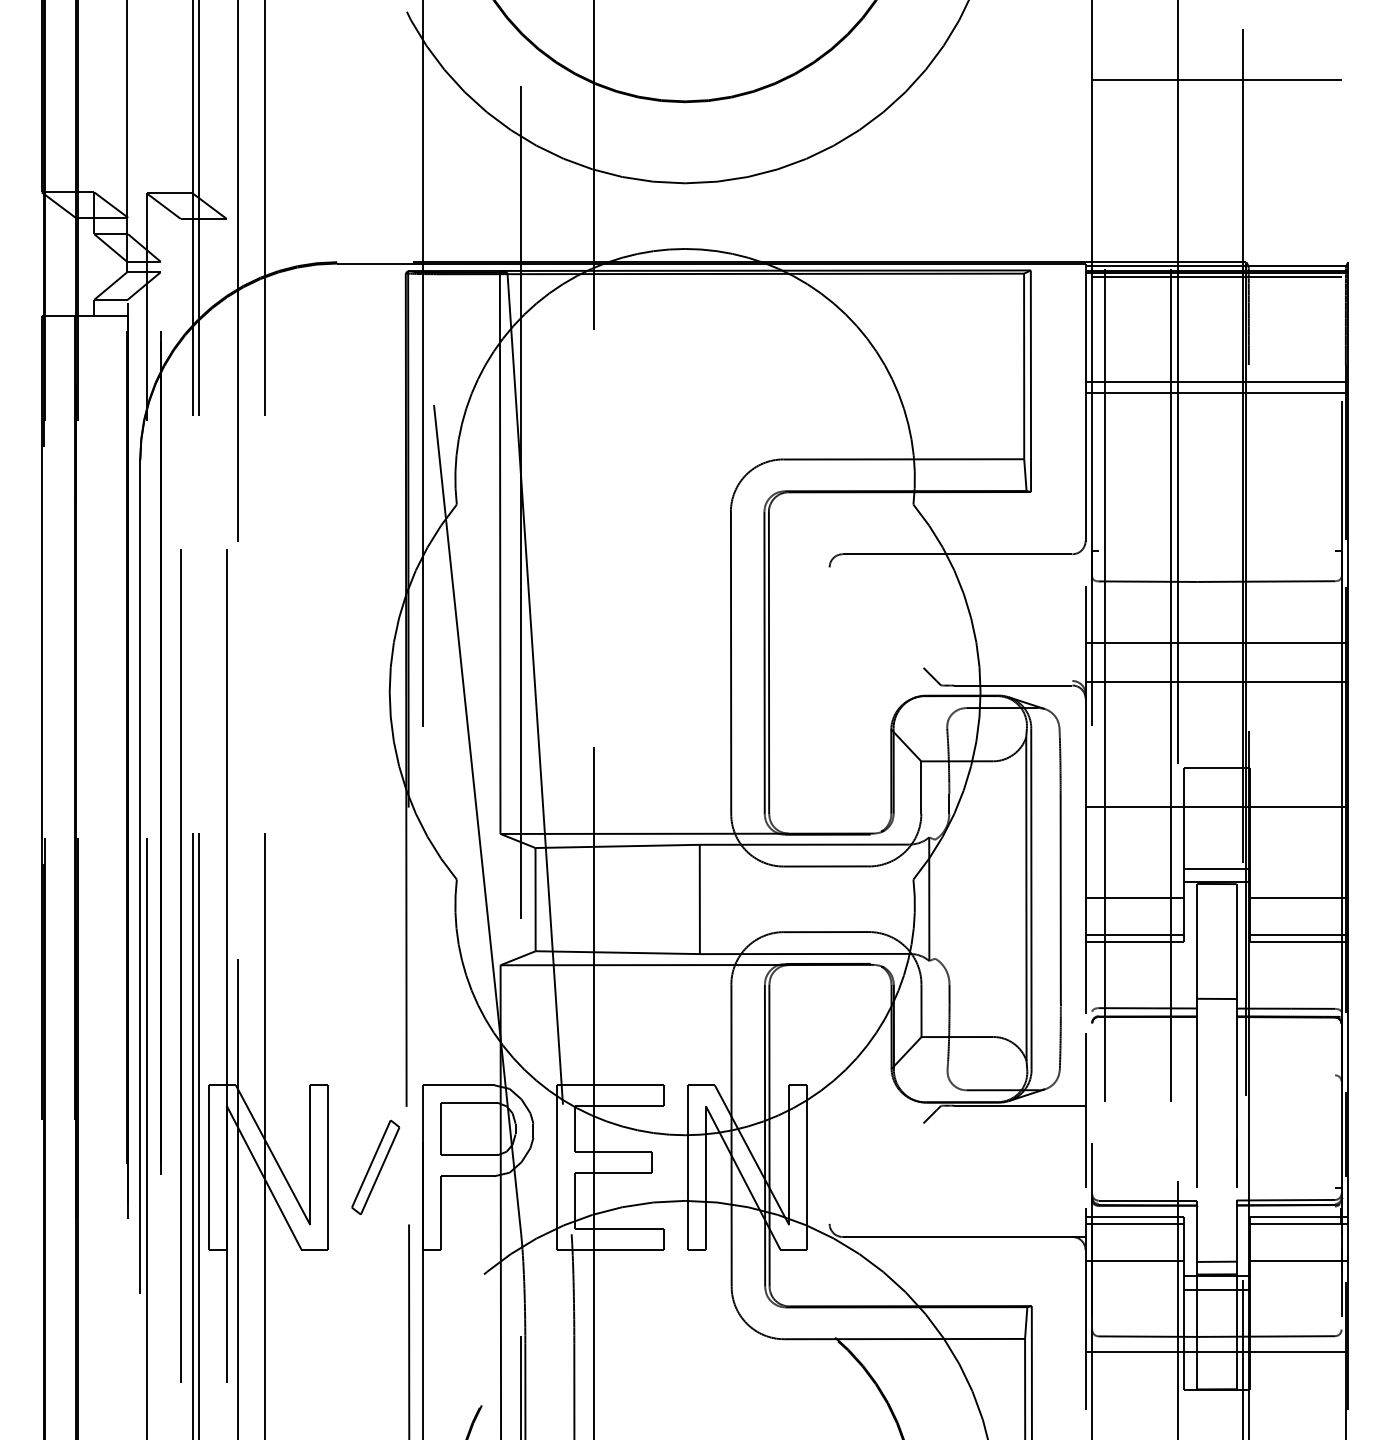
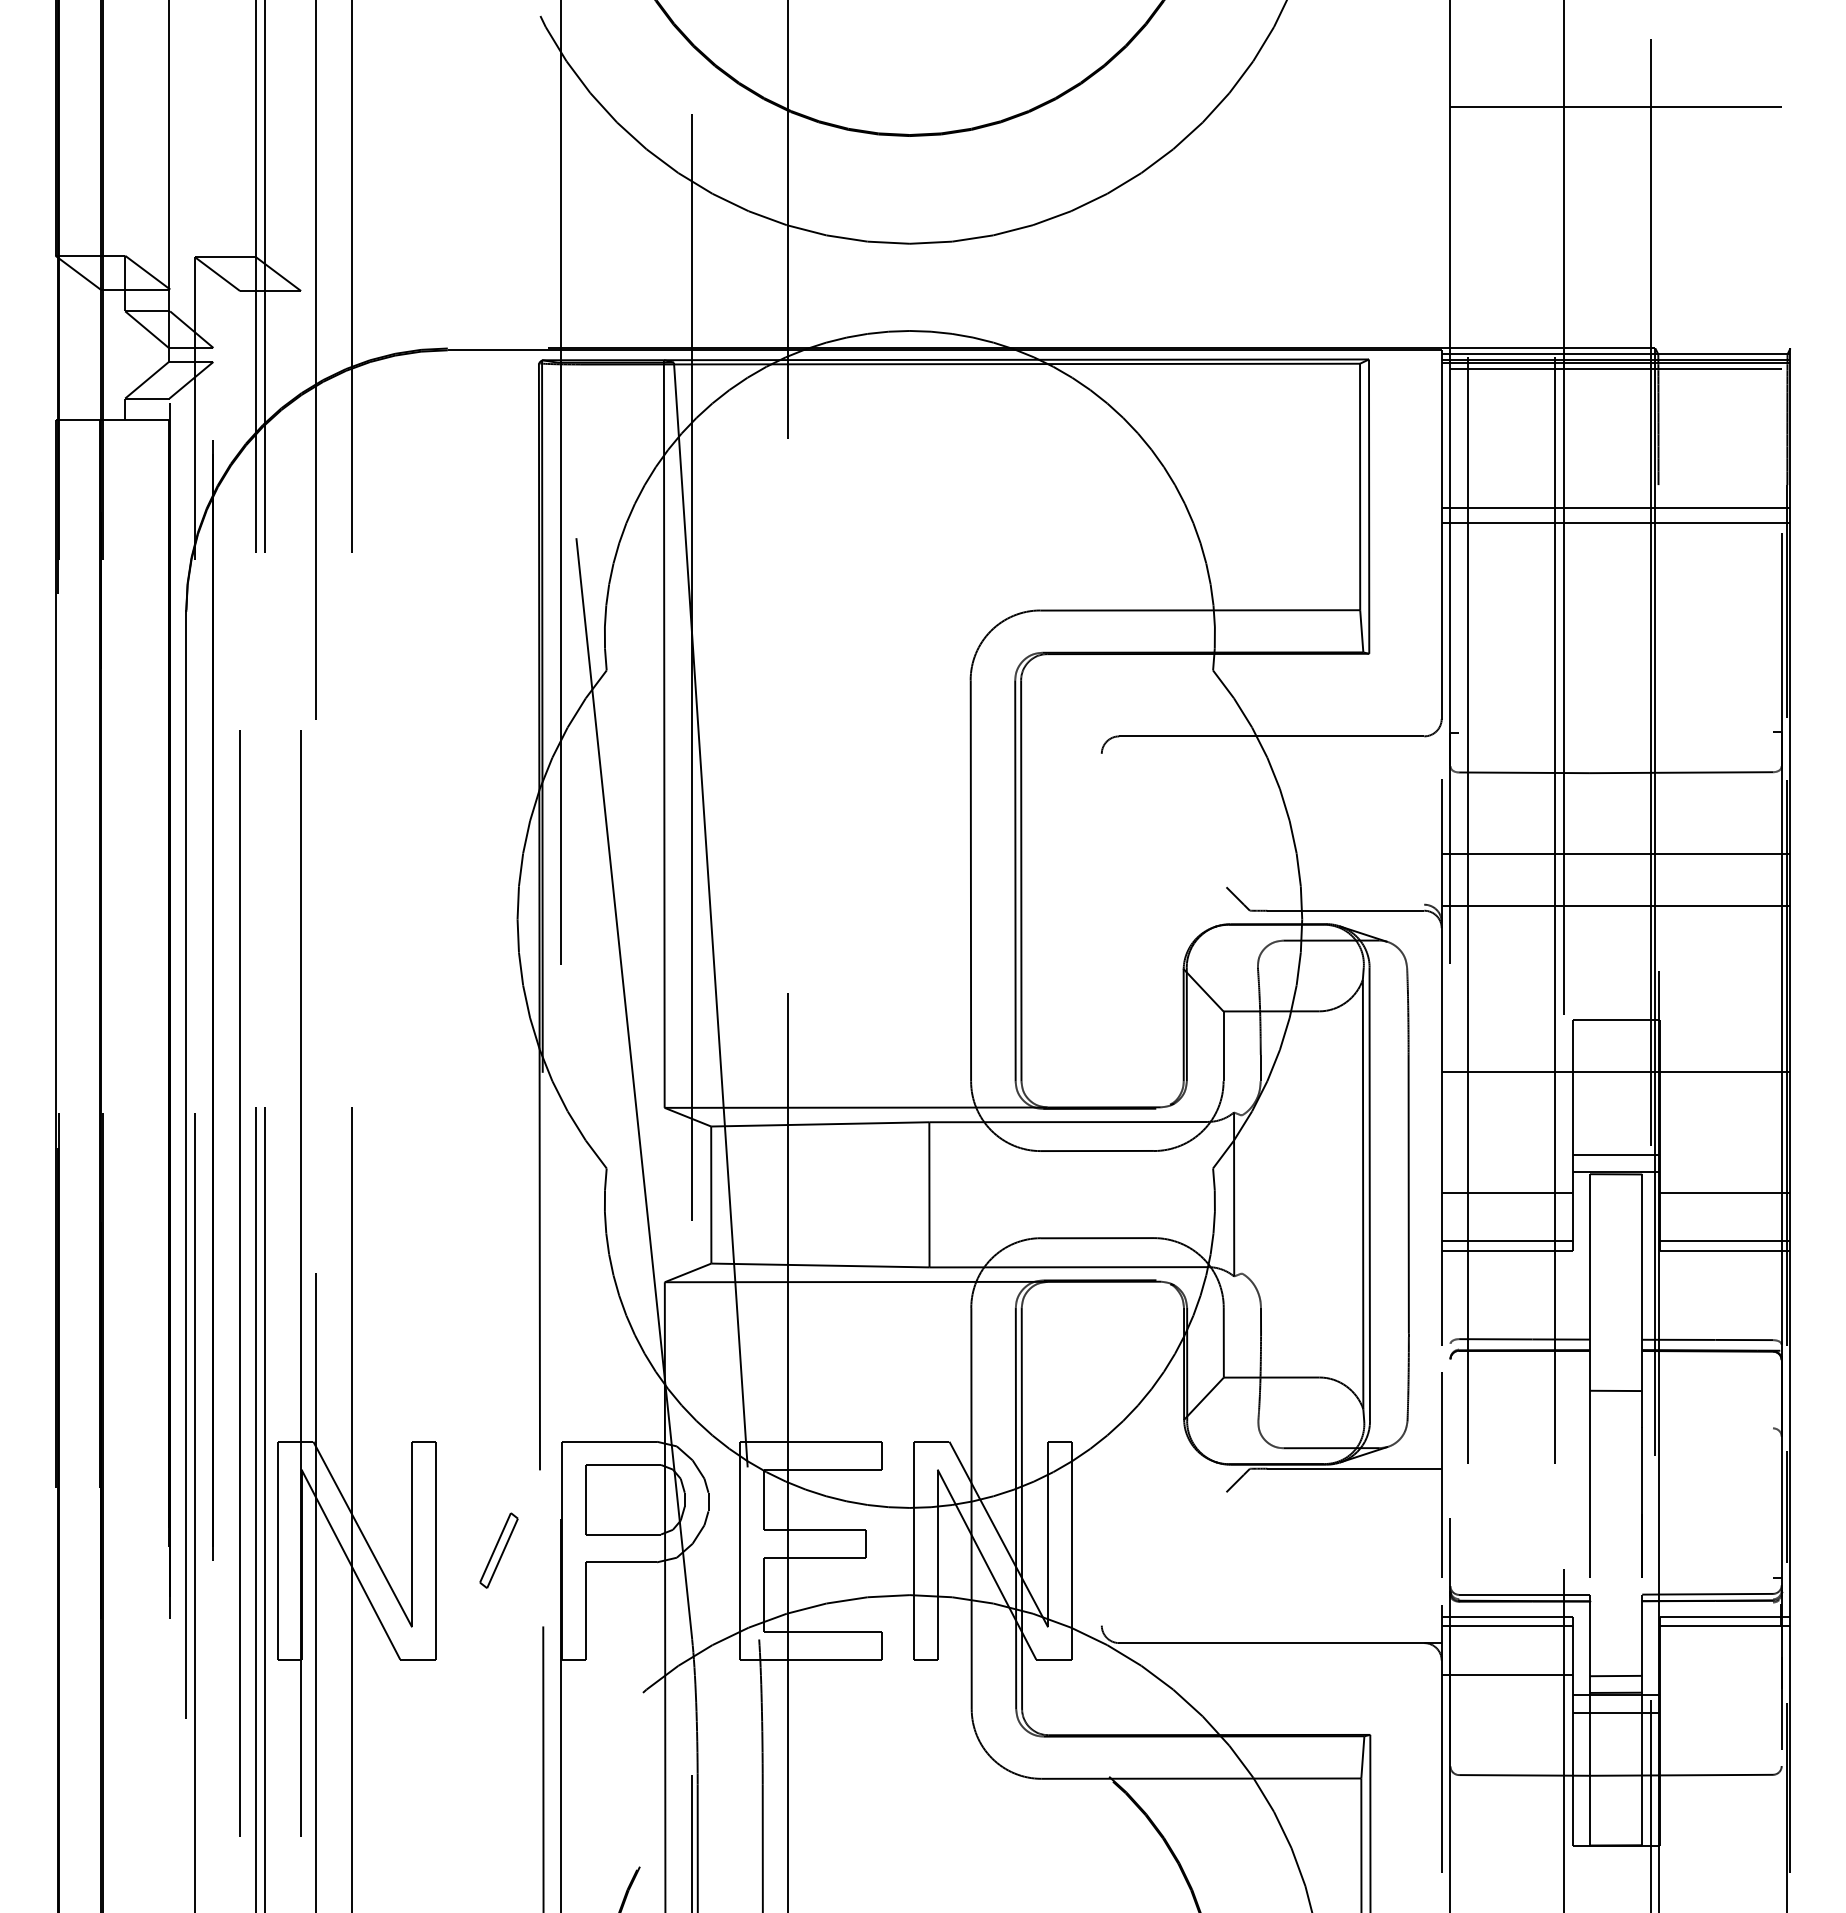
line: (1216, 998) -> (1615, 1390), moved
part: (375, 1167) -> (498, 1550), size x0.6
line: (1298, 1260) -> (1724, 1674), removed
line: (1216, 1351) -> (1615, 1795), removed

